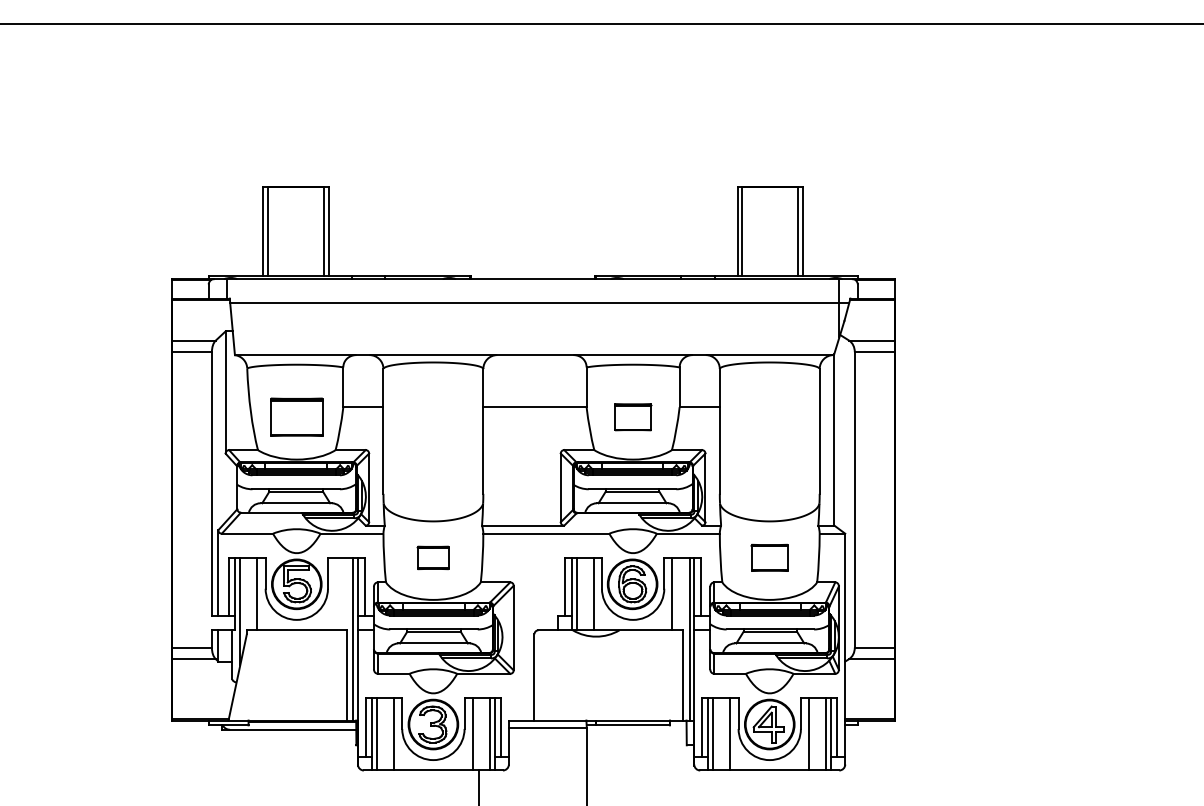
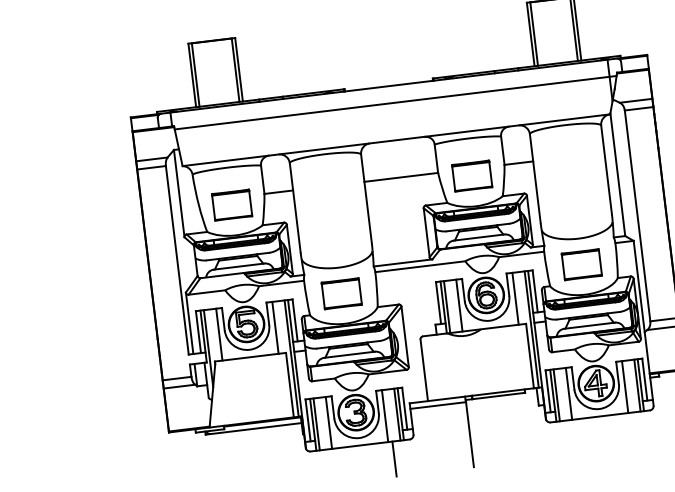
part: (633, 416) -> (472, 175), size x1.43
part: (432, 557) -> (341, 293), size x1.67
part: (769, 557) -> (581, 264), size x1.43
line: (336, 593) -> (275, 327), added

